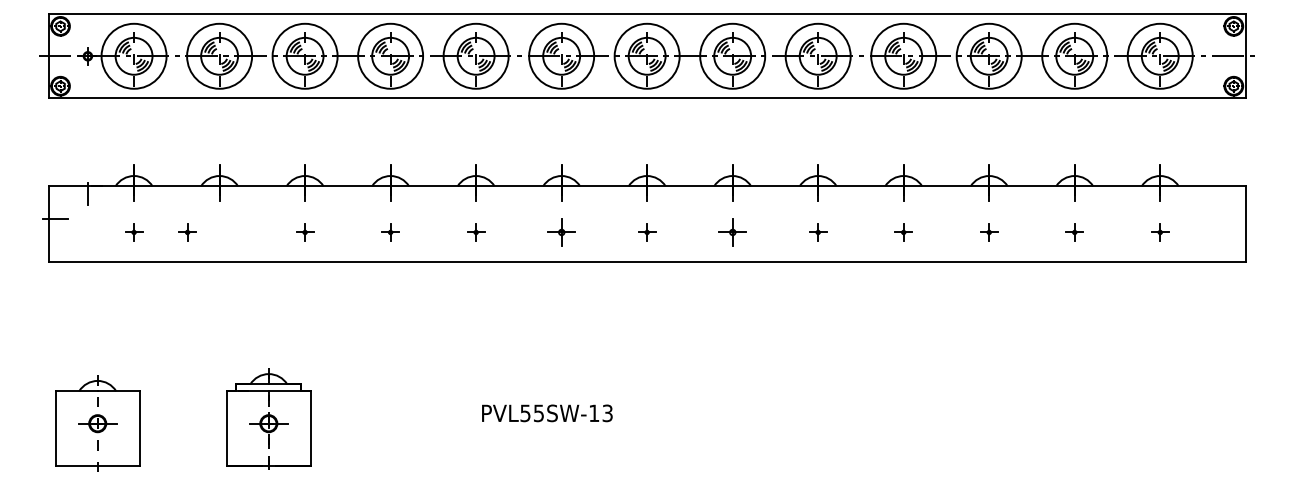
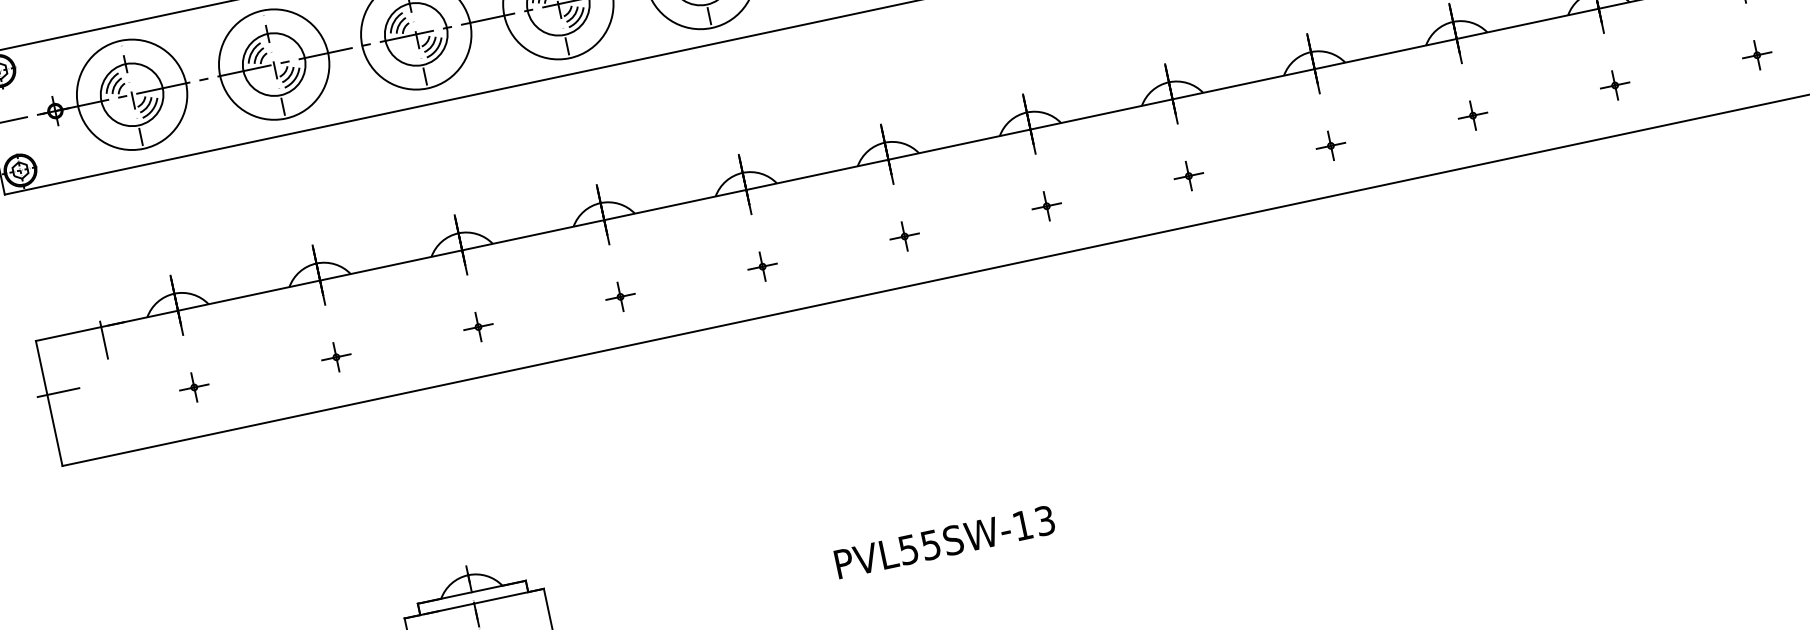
part: (187, 232) -> (336, 357), moved
part: (561, 232) -> (904, 236), size x0.62
part: (732, 232) -> (1188, 176), size x0.62

